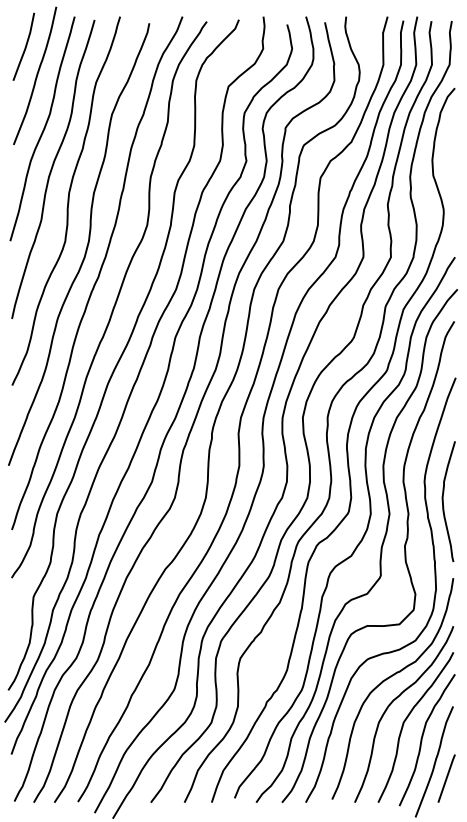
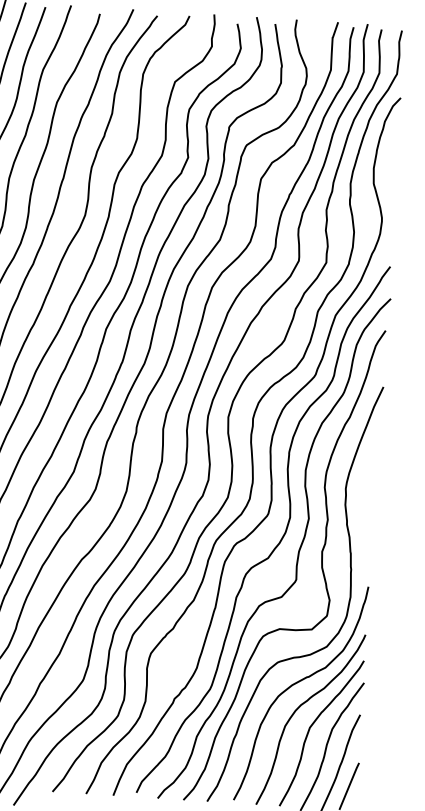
curve: (443, 501) -> (363, 509), removed

